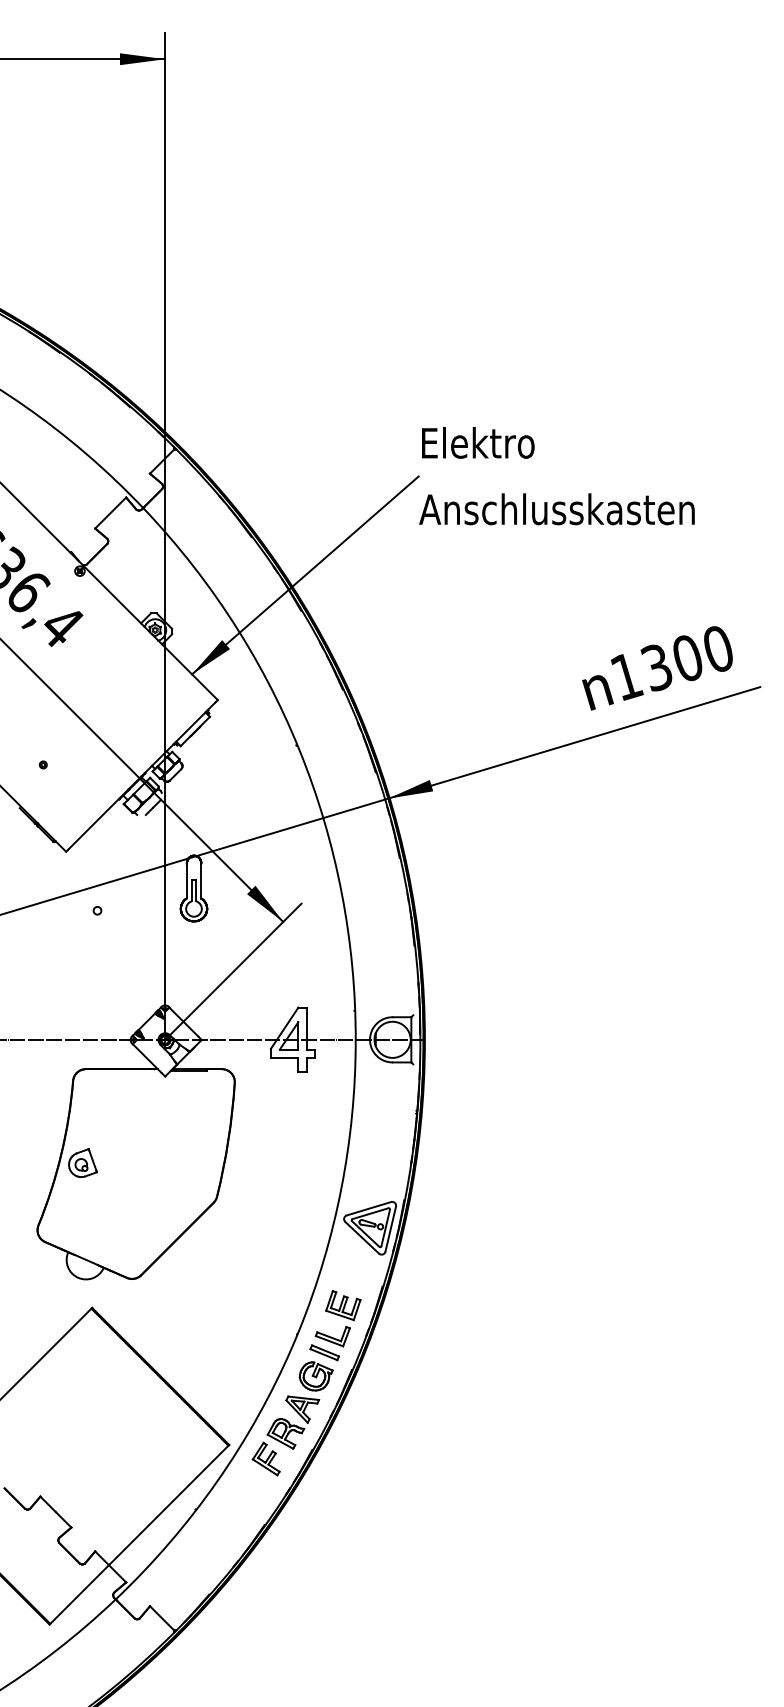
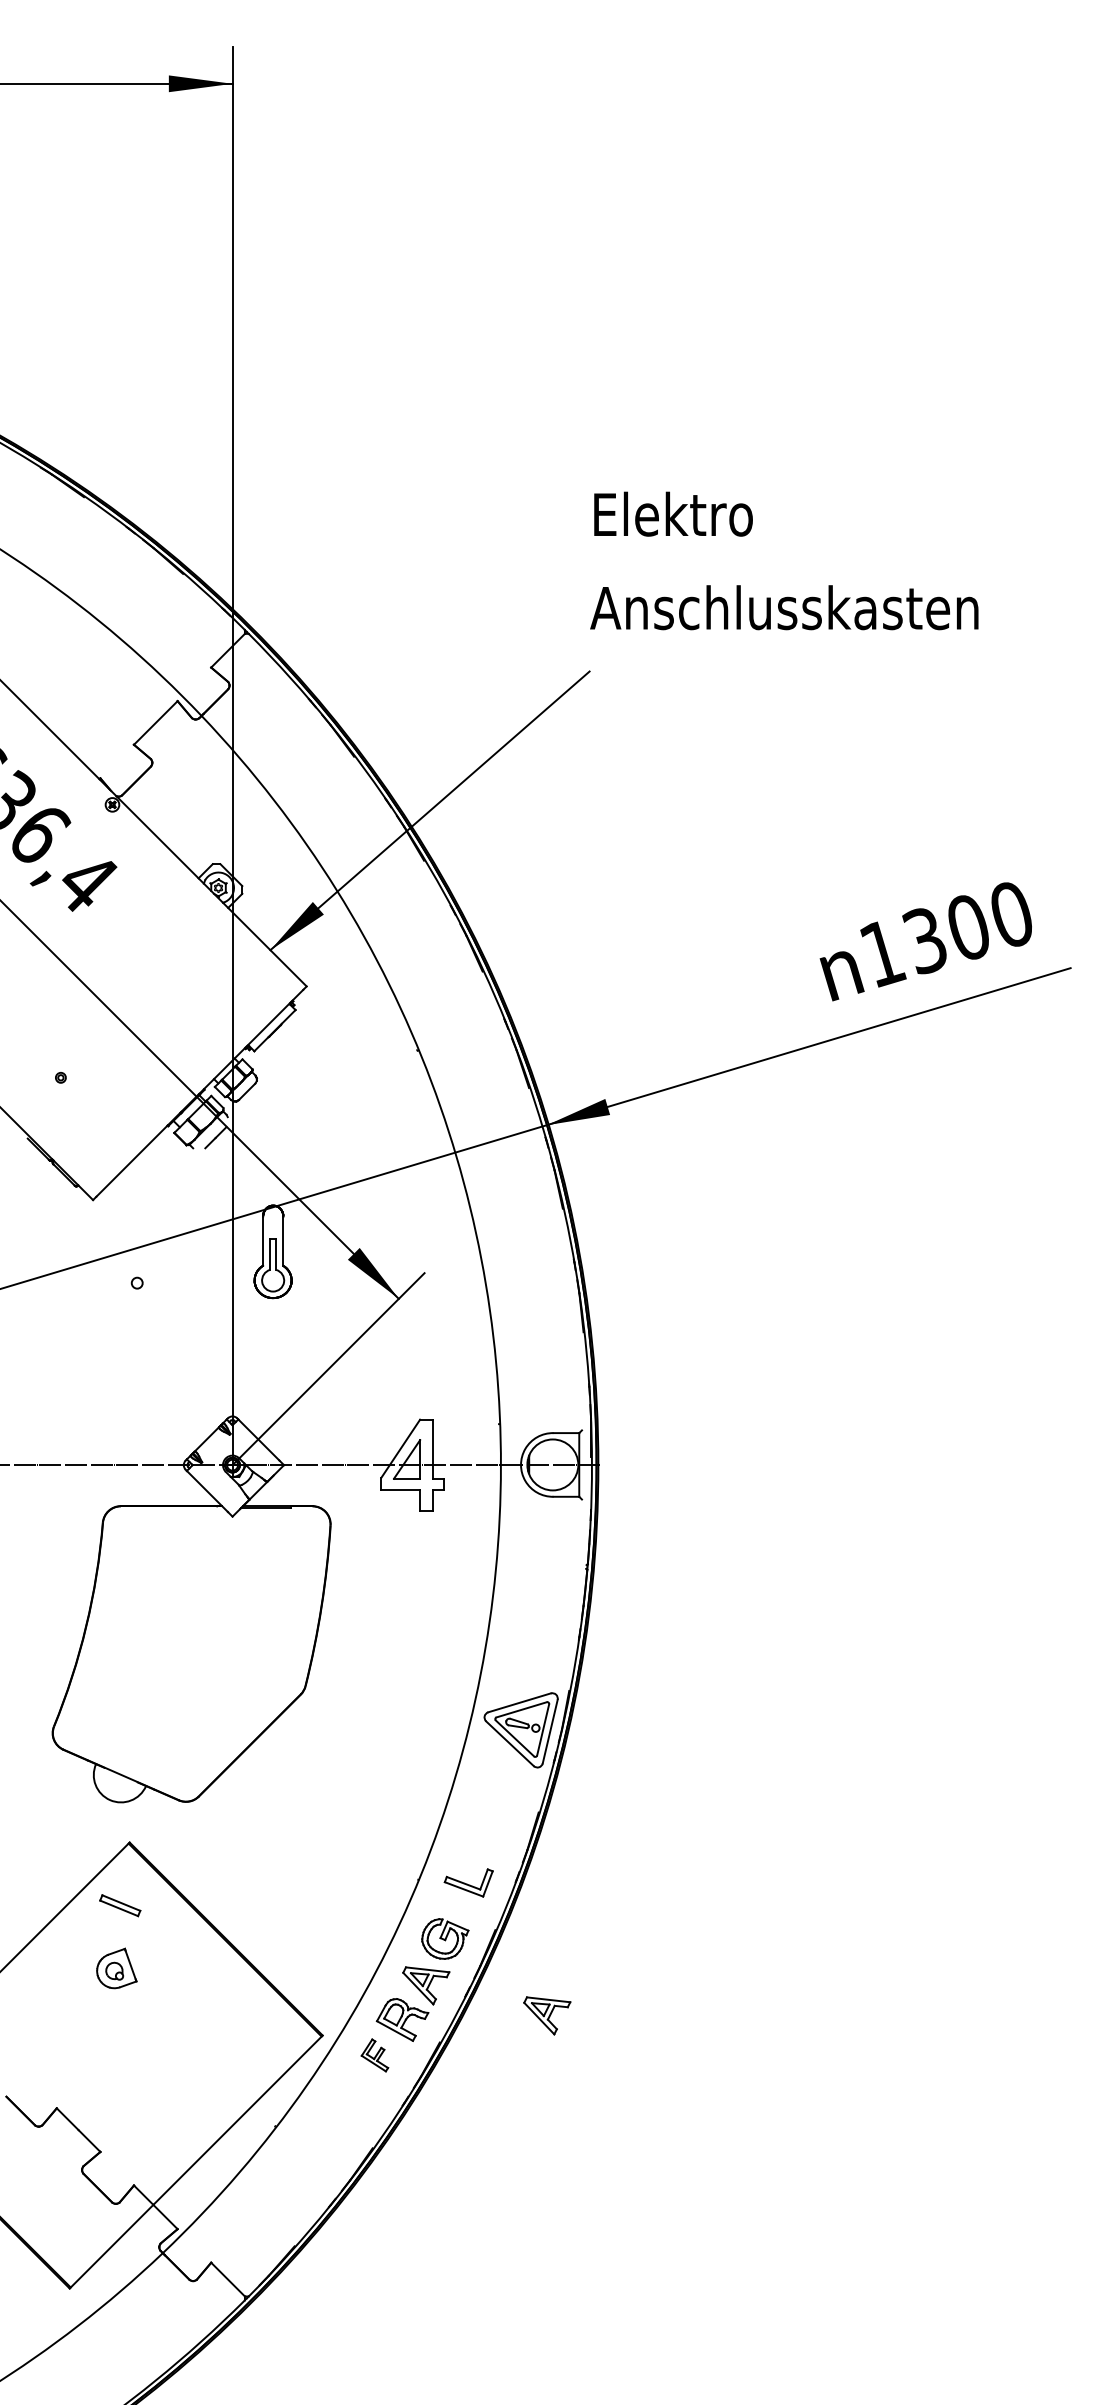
text: (557, 475) -> (784, 560), moved
part: (82, 1163) -> (116, 1968), moved
part: (343, 1305) -> (483, 1838), removed
part: (324, 1352) -> (120, 1905), moved
part: (388, 1430) -> (547, 2015), added
part: (265, 1459) -> (374, 2055), size x0.7

